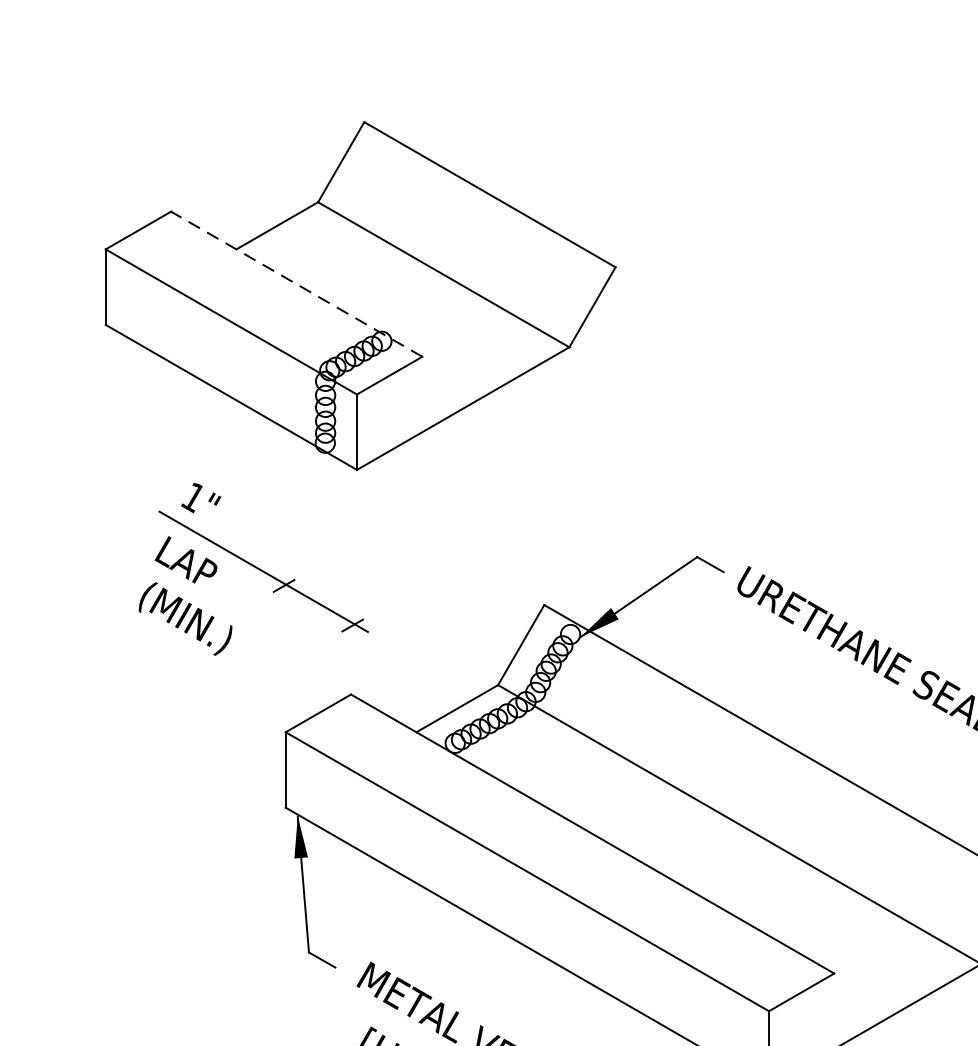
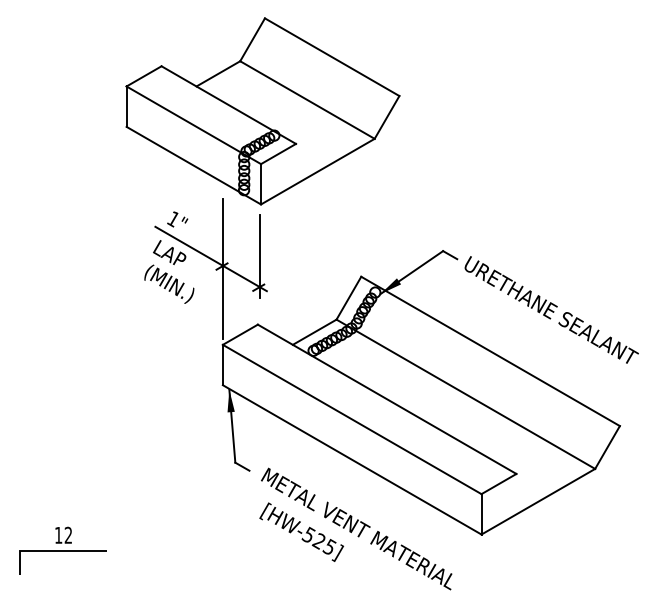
line: (296, 284) -> (228, 105), dashed -> solid
line: (354, 567) -> (259, 256), added
line: (284, 589) -> (222, 268), added

